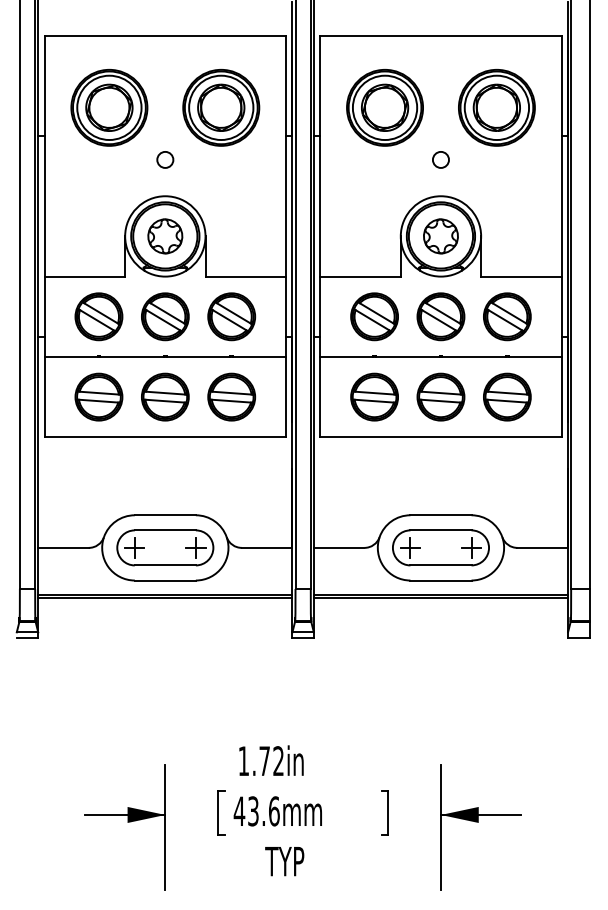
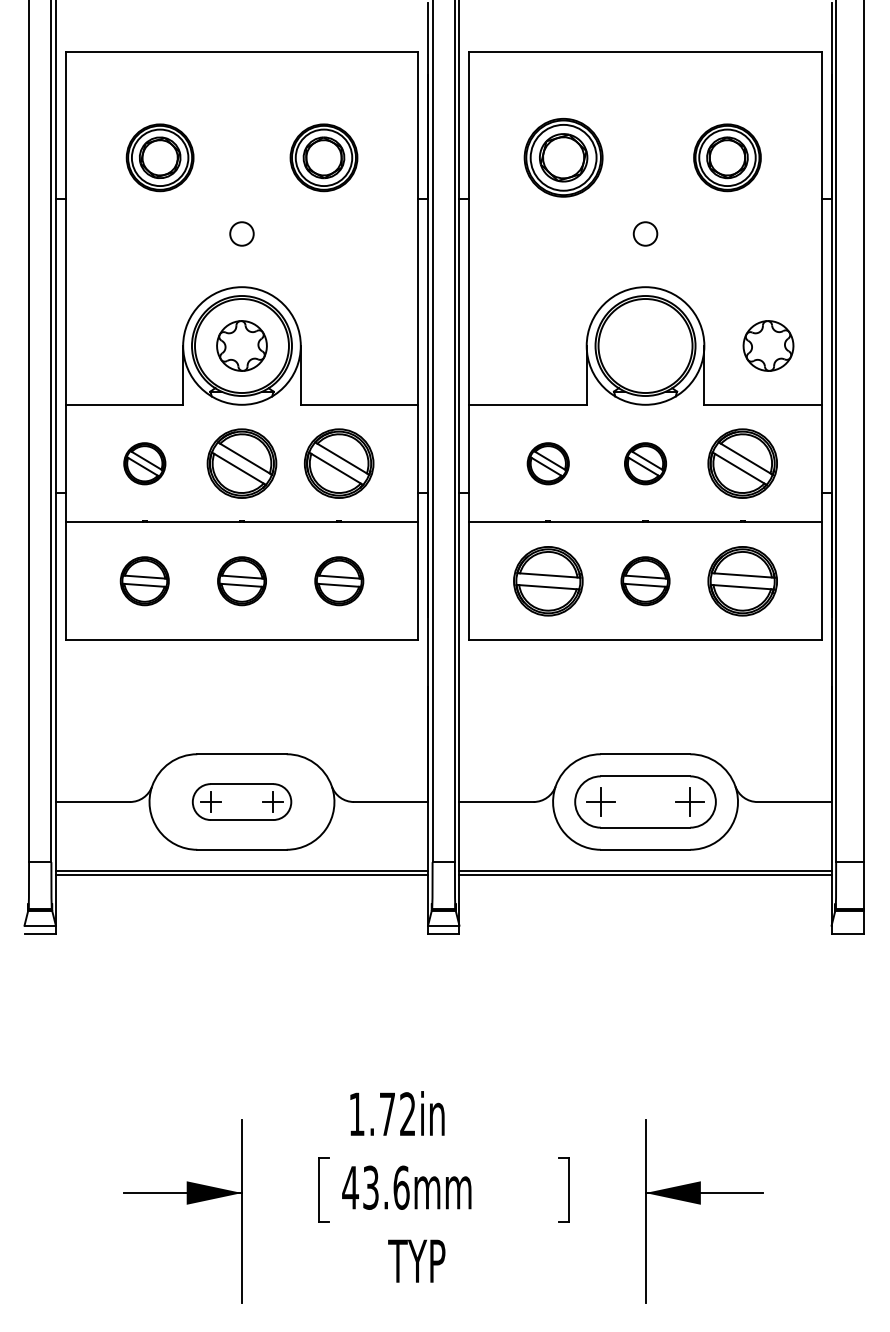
part: (109, 107) -> (160, 157), size x0.6
part: (221, 107) -> (324, 157), size x0.6
part: (384, 107) -> (562, 157), size x0.7
part: (496, 107) -> (726, 157), size x0.6
part: (440, 236) -> (767, 346), moved
part: (98, 316) -> (144, 463), size x0.6
part: (374, 316) -> (548, 463), size x0.6
part: (440, 316) -> (644, 463), size x0.6
part: (98, 396) -> (144, 580), size x0.7
part: (165, 396) -> (242, 580), size x0.7
part: (231, 396) -> (338, 580), size x0.7
part: (440, 396) -> (644, 580), size x0.7
part: (165, 547) -> (242, 801), size x0.7

